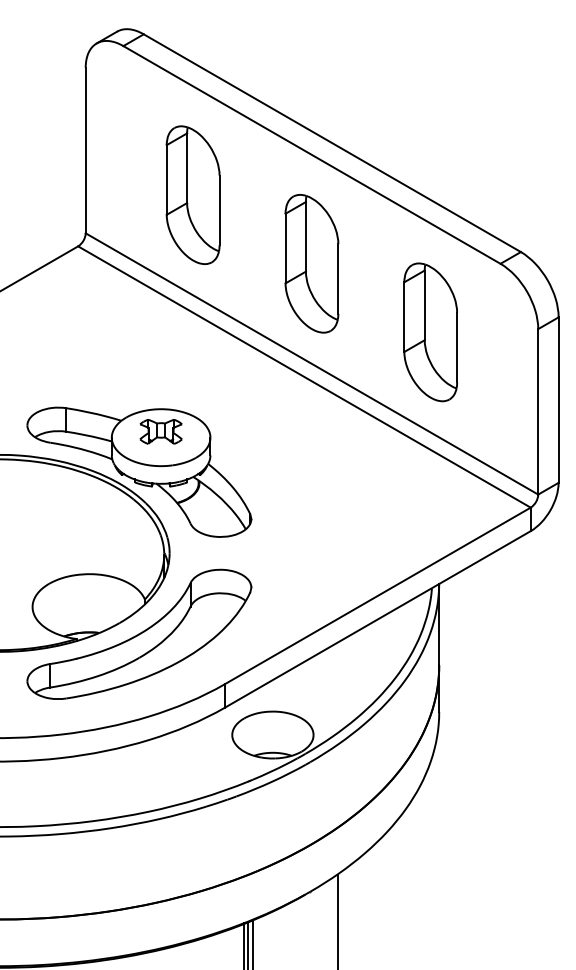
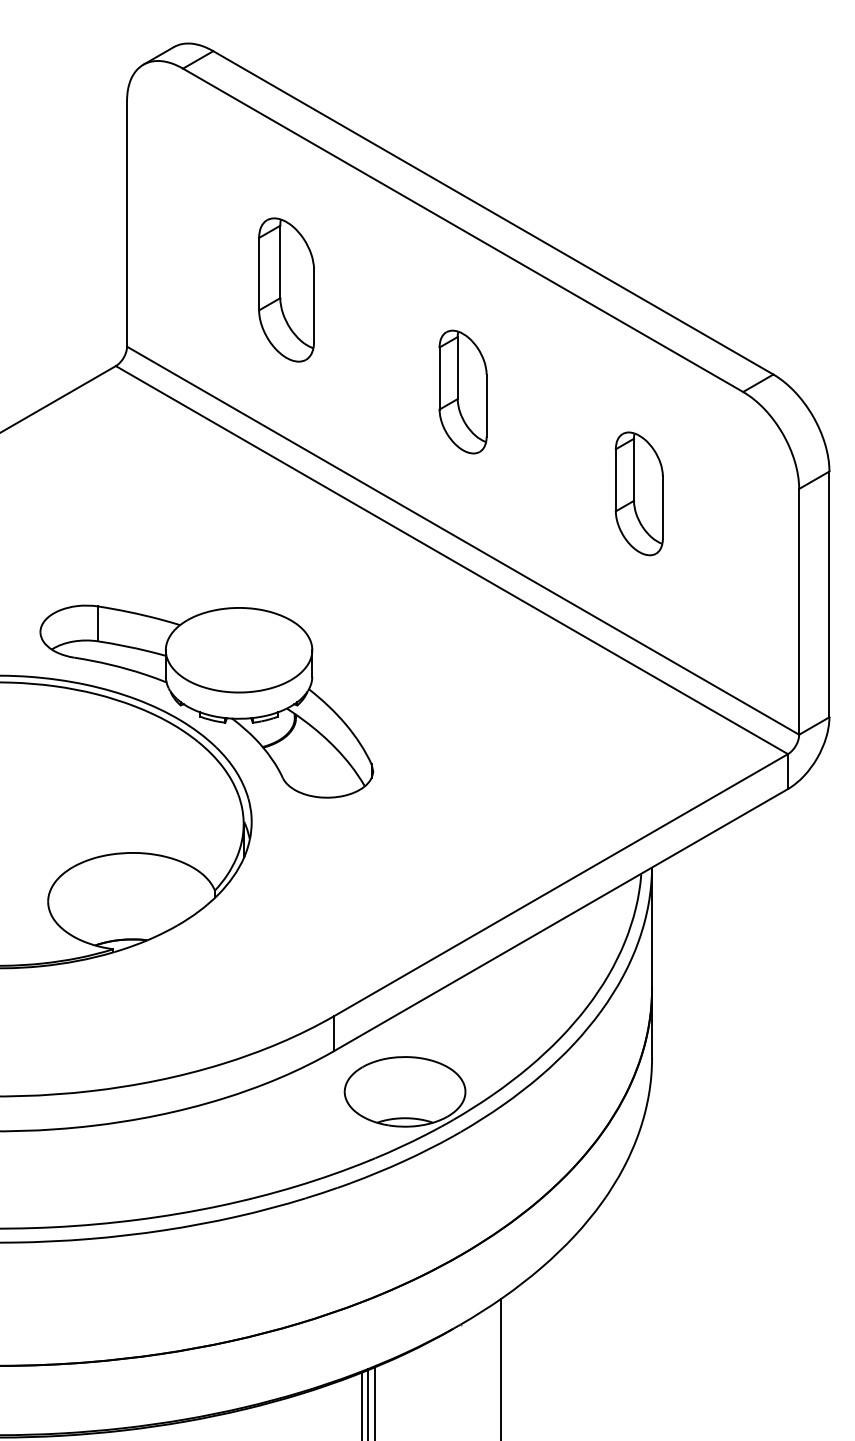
part: (192, 194) -> (285, 289), size x0.7
part: (311, 263) -> (462, 391), size x0.6
part: (430, 332) -> (639, 494), size x0.6
part: (160, 431) -> (238, 641), removed
part: (139, 633) -> (206, 941), removed

